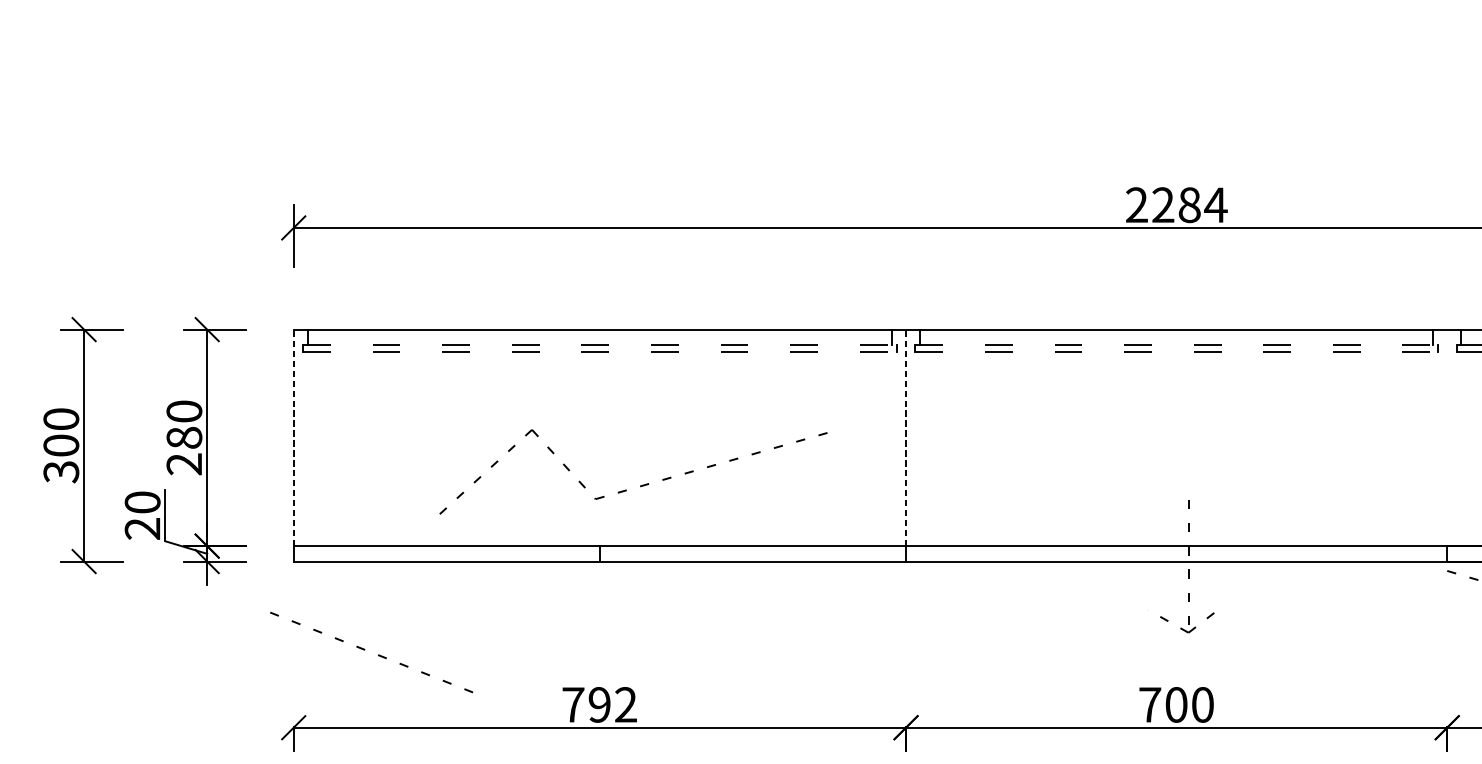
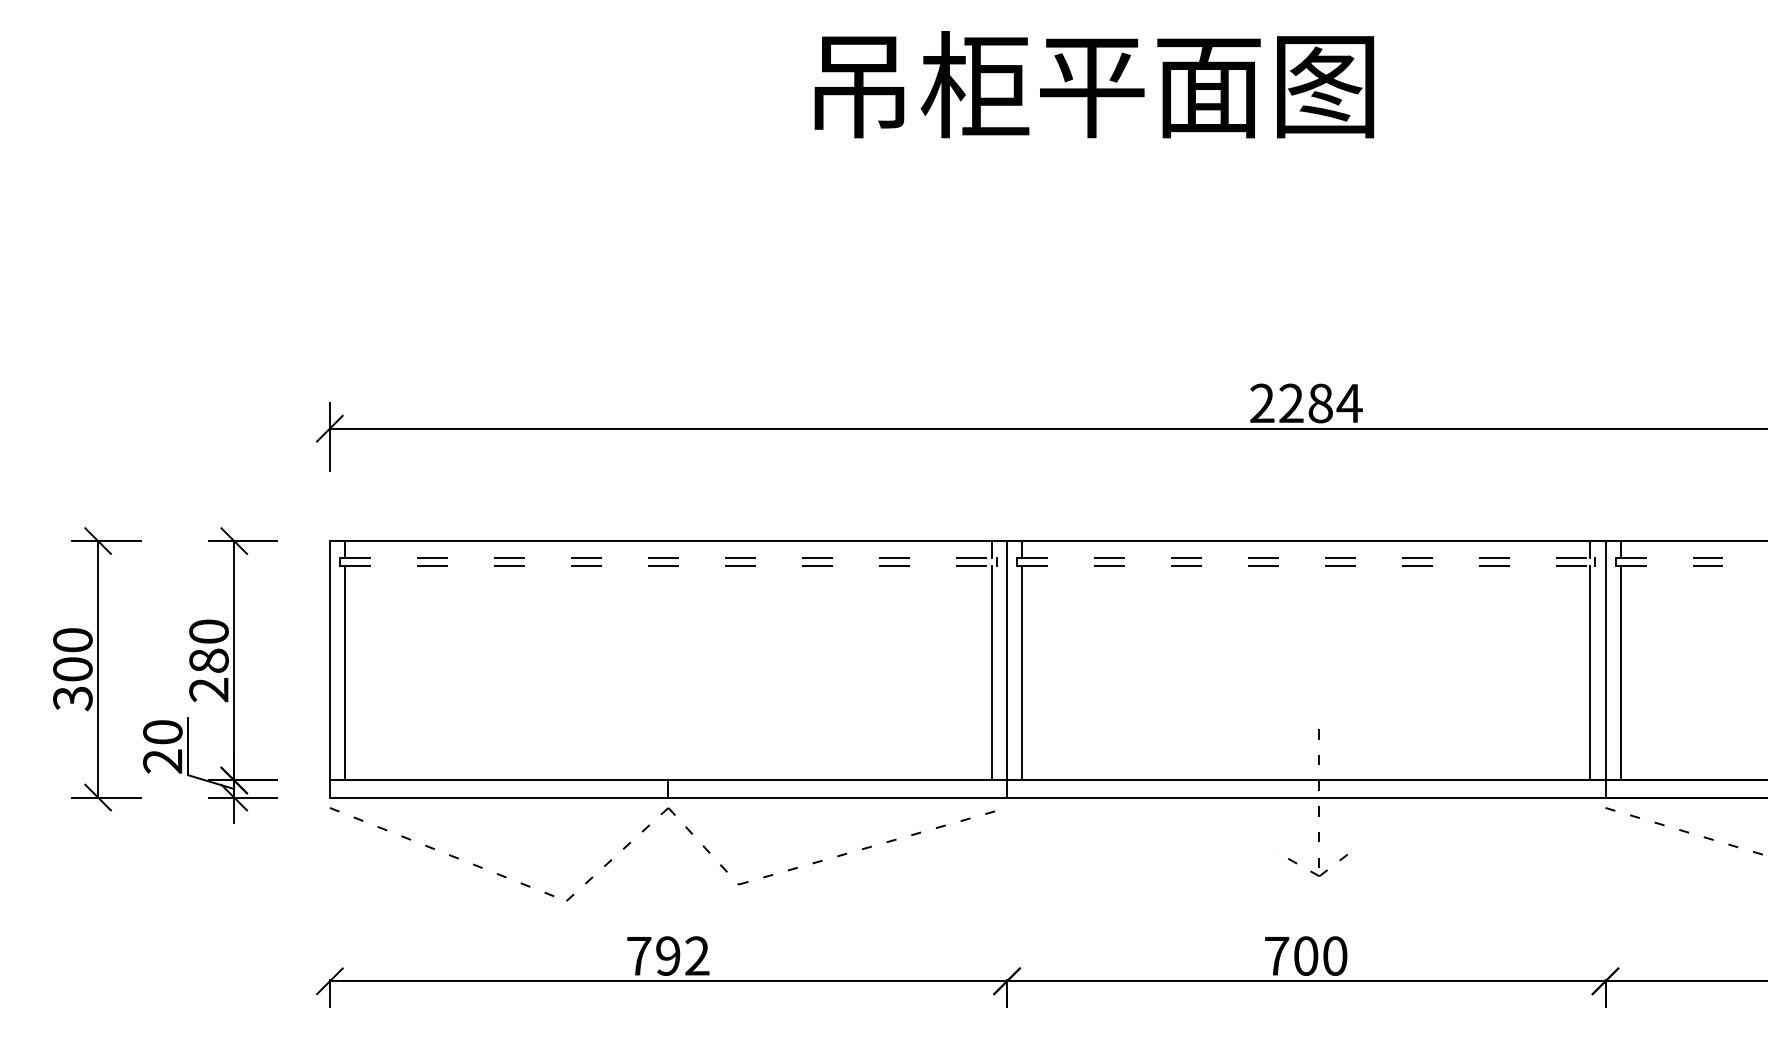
line: (293, 437) -> (329, 660), dashed -> solid
line: (906, 437) -> (1007, 660), dashed -> solid
line: (1447, 437) -> (1605, 660), added
line: (307, 448) -> (345, 672), added
line: (892, 448) -> (991, 672), added
line: (920, 448) -> (1022, 672), added
line: (1433, 448) -> (1590, 672), added
line: (1460, 448) -> (1620, 672), added
part: (640, 485) -> (788, 869), moved
line: (364, 650) -> (434, 849), moved

